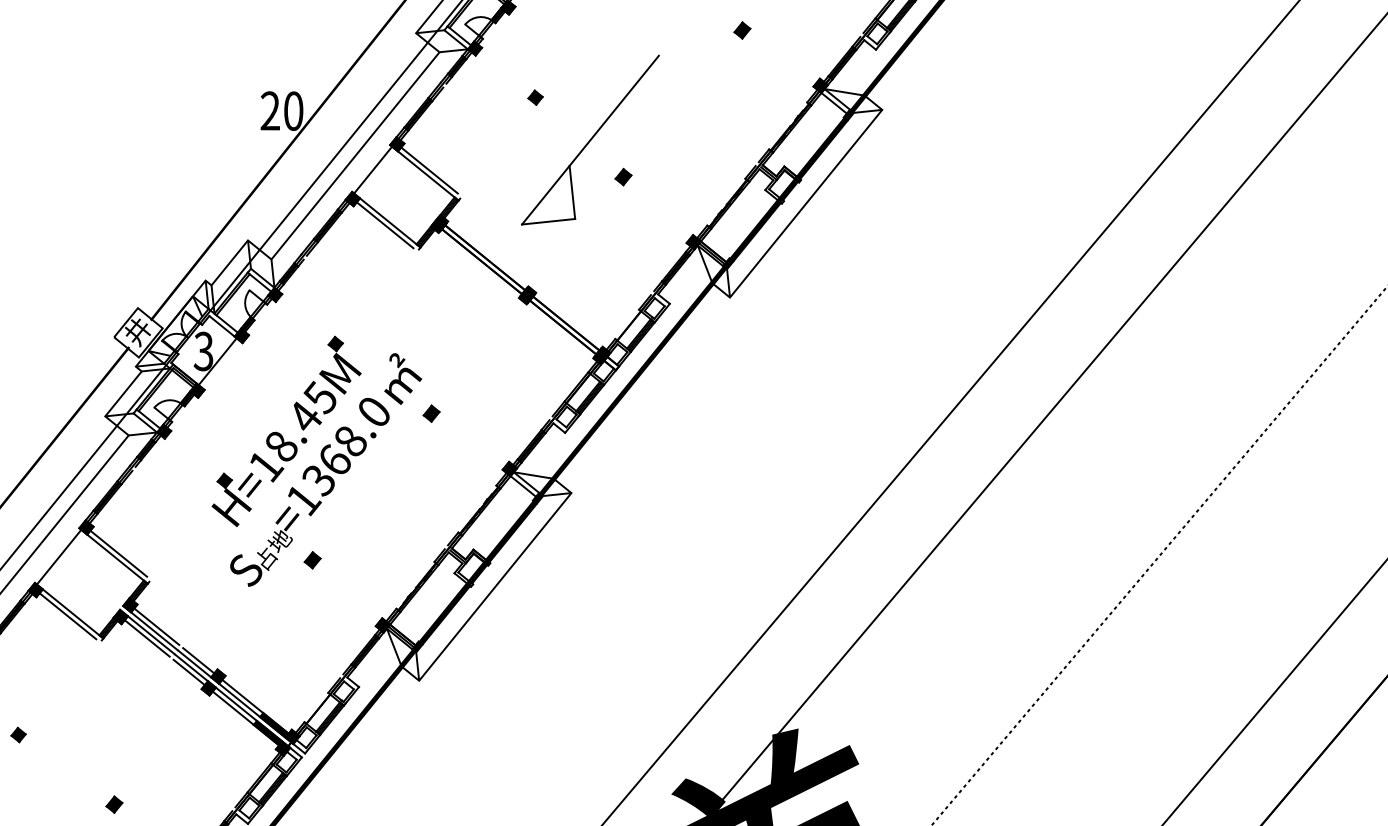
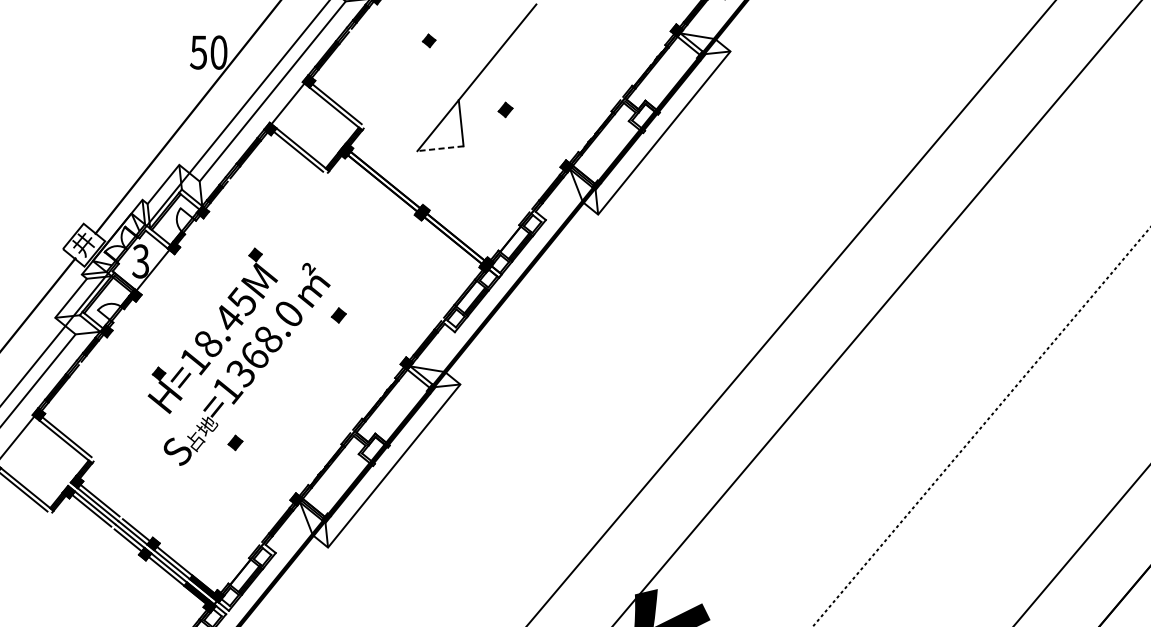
text: (269, 110) -> (197, 52), 20 -> 50
line: (548, 221) -> (440, 148), solid -> dashed

